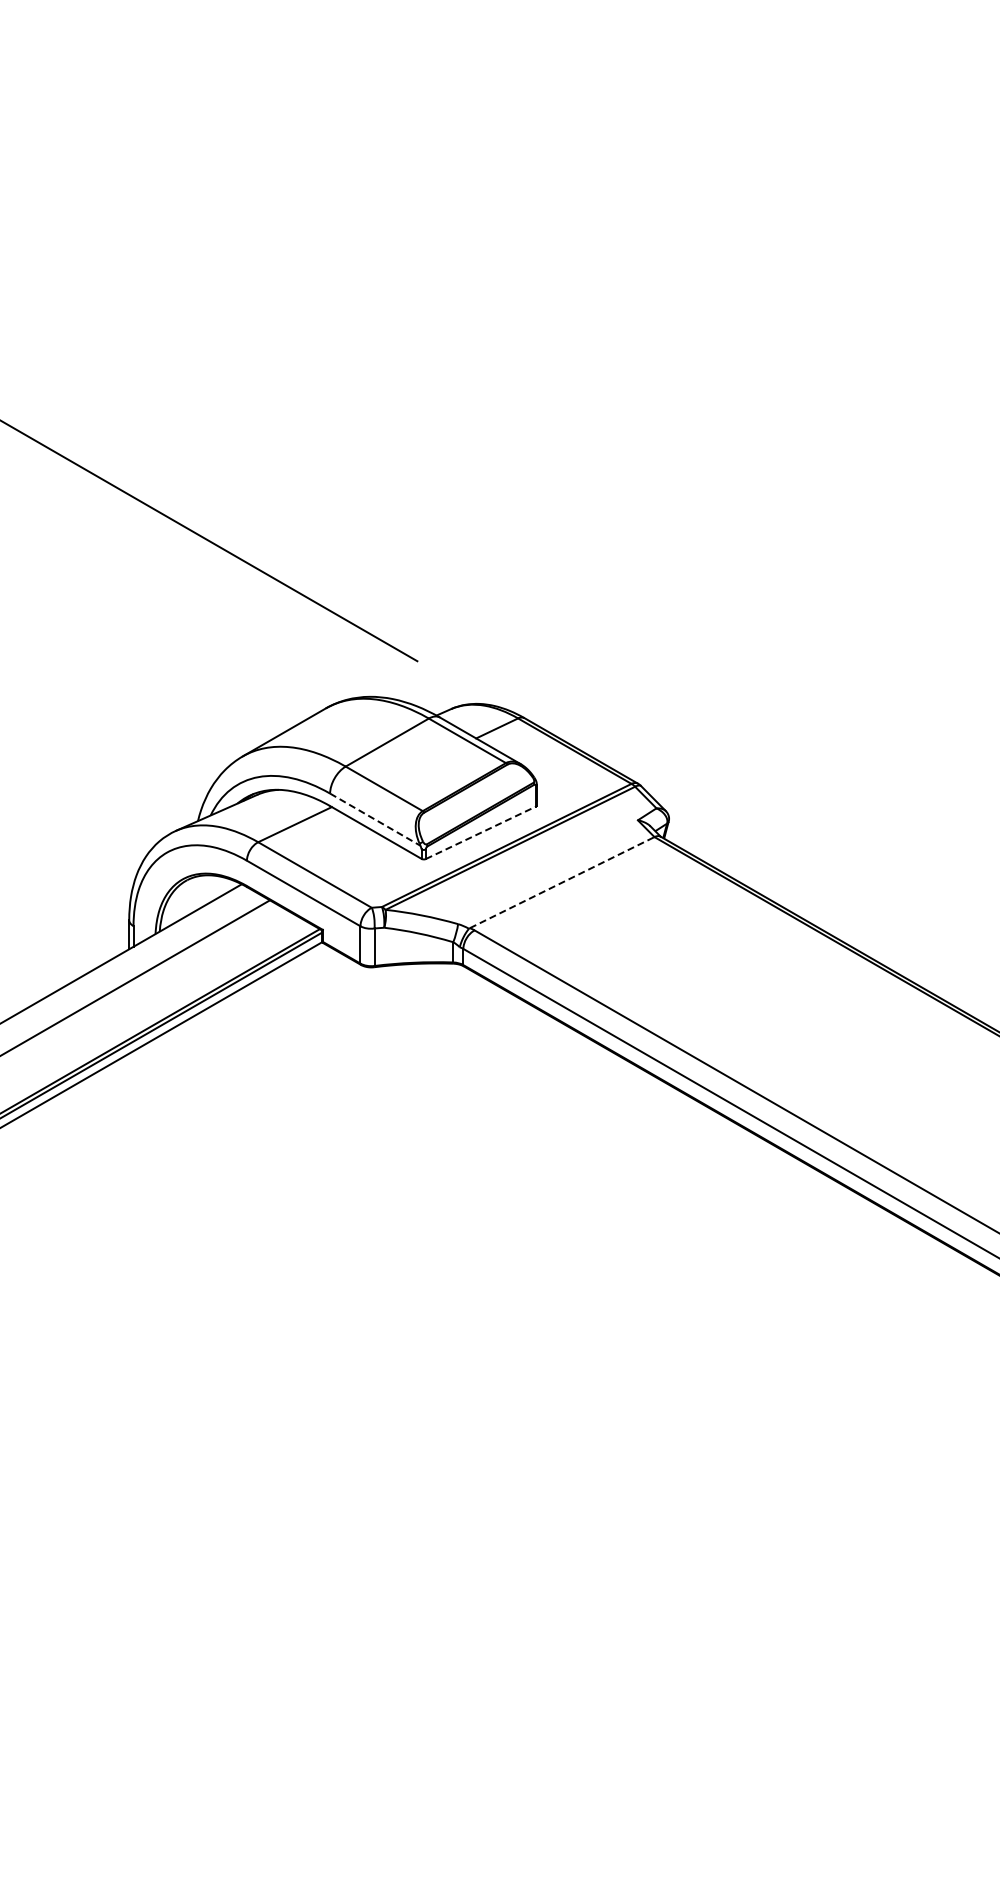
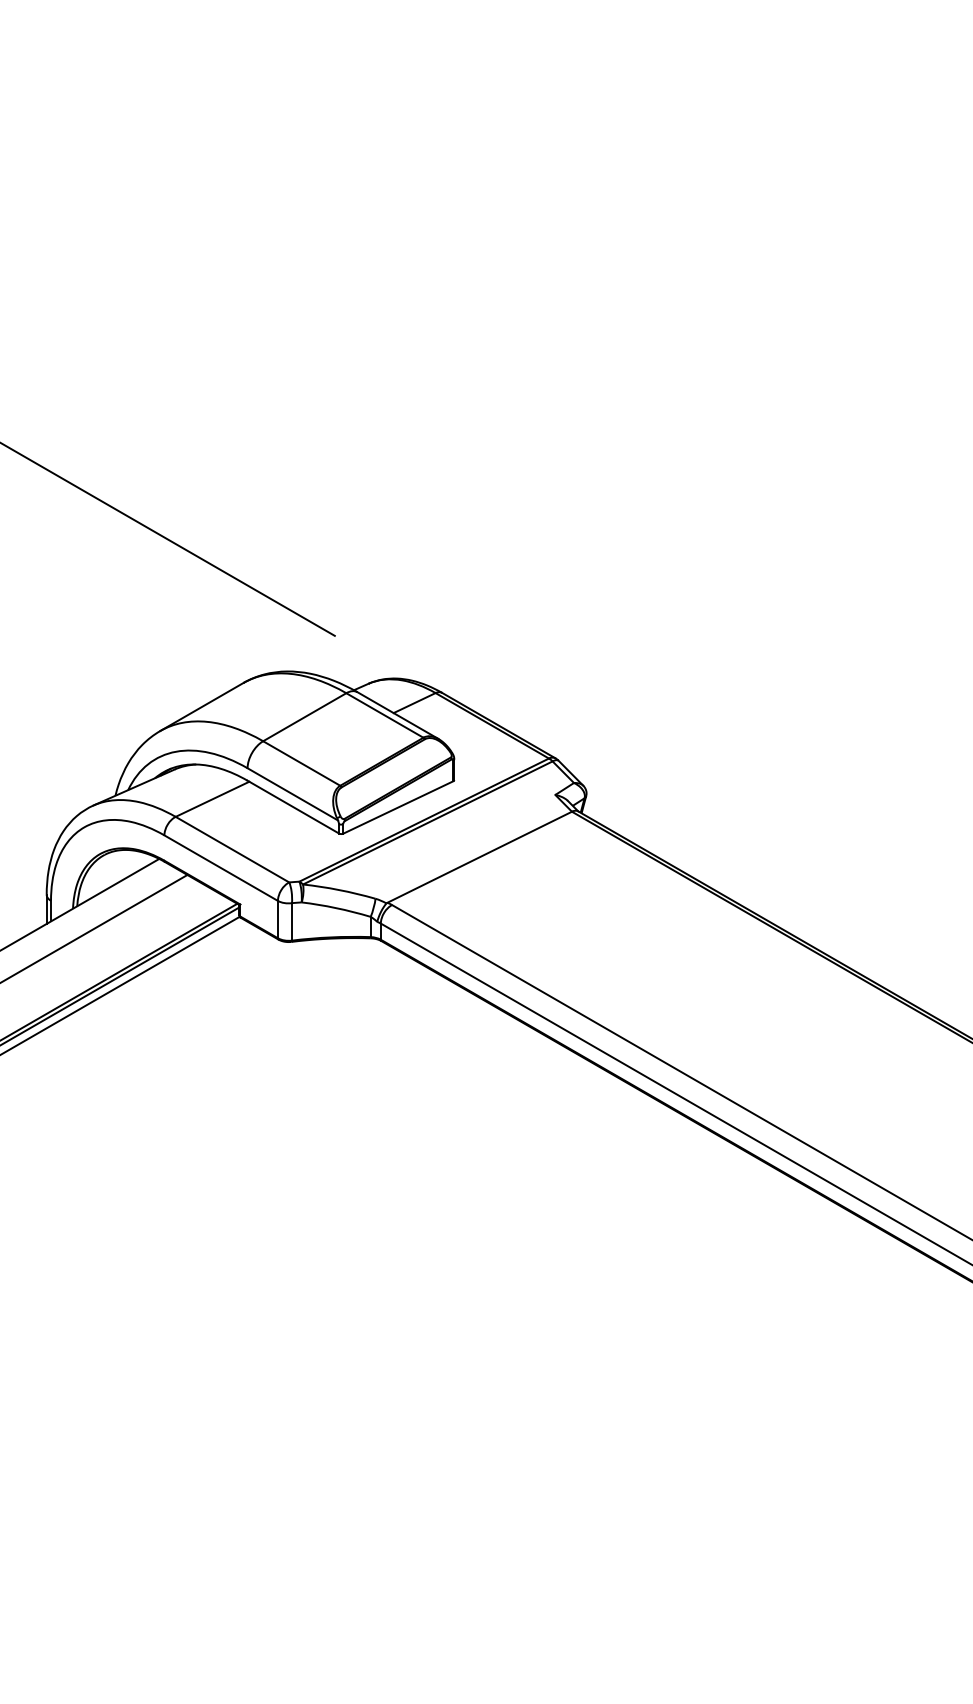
line: (375, 819) -> (292, 794), dashed -> solid
line: (481, 832) -> (398, 807), dashed -> solid
line: (562, 882) -> (479, 857), dashed -> solid

